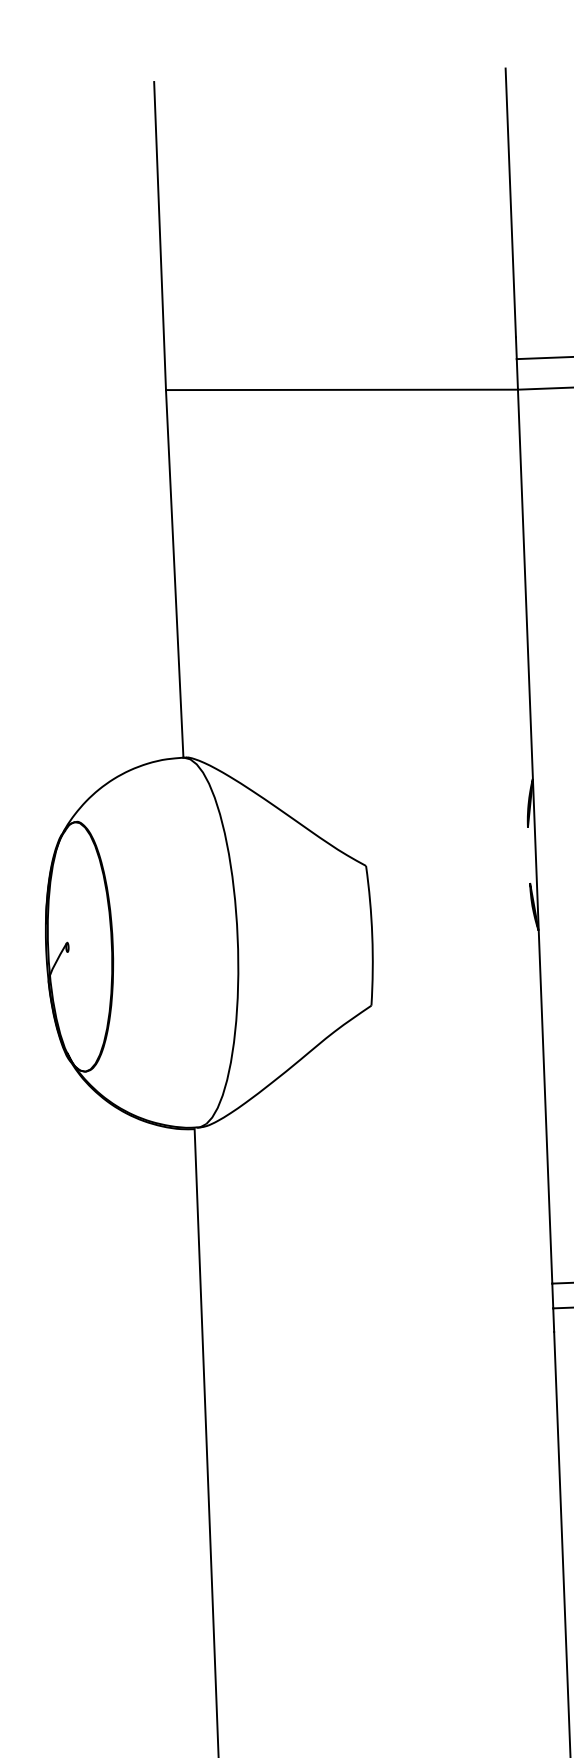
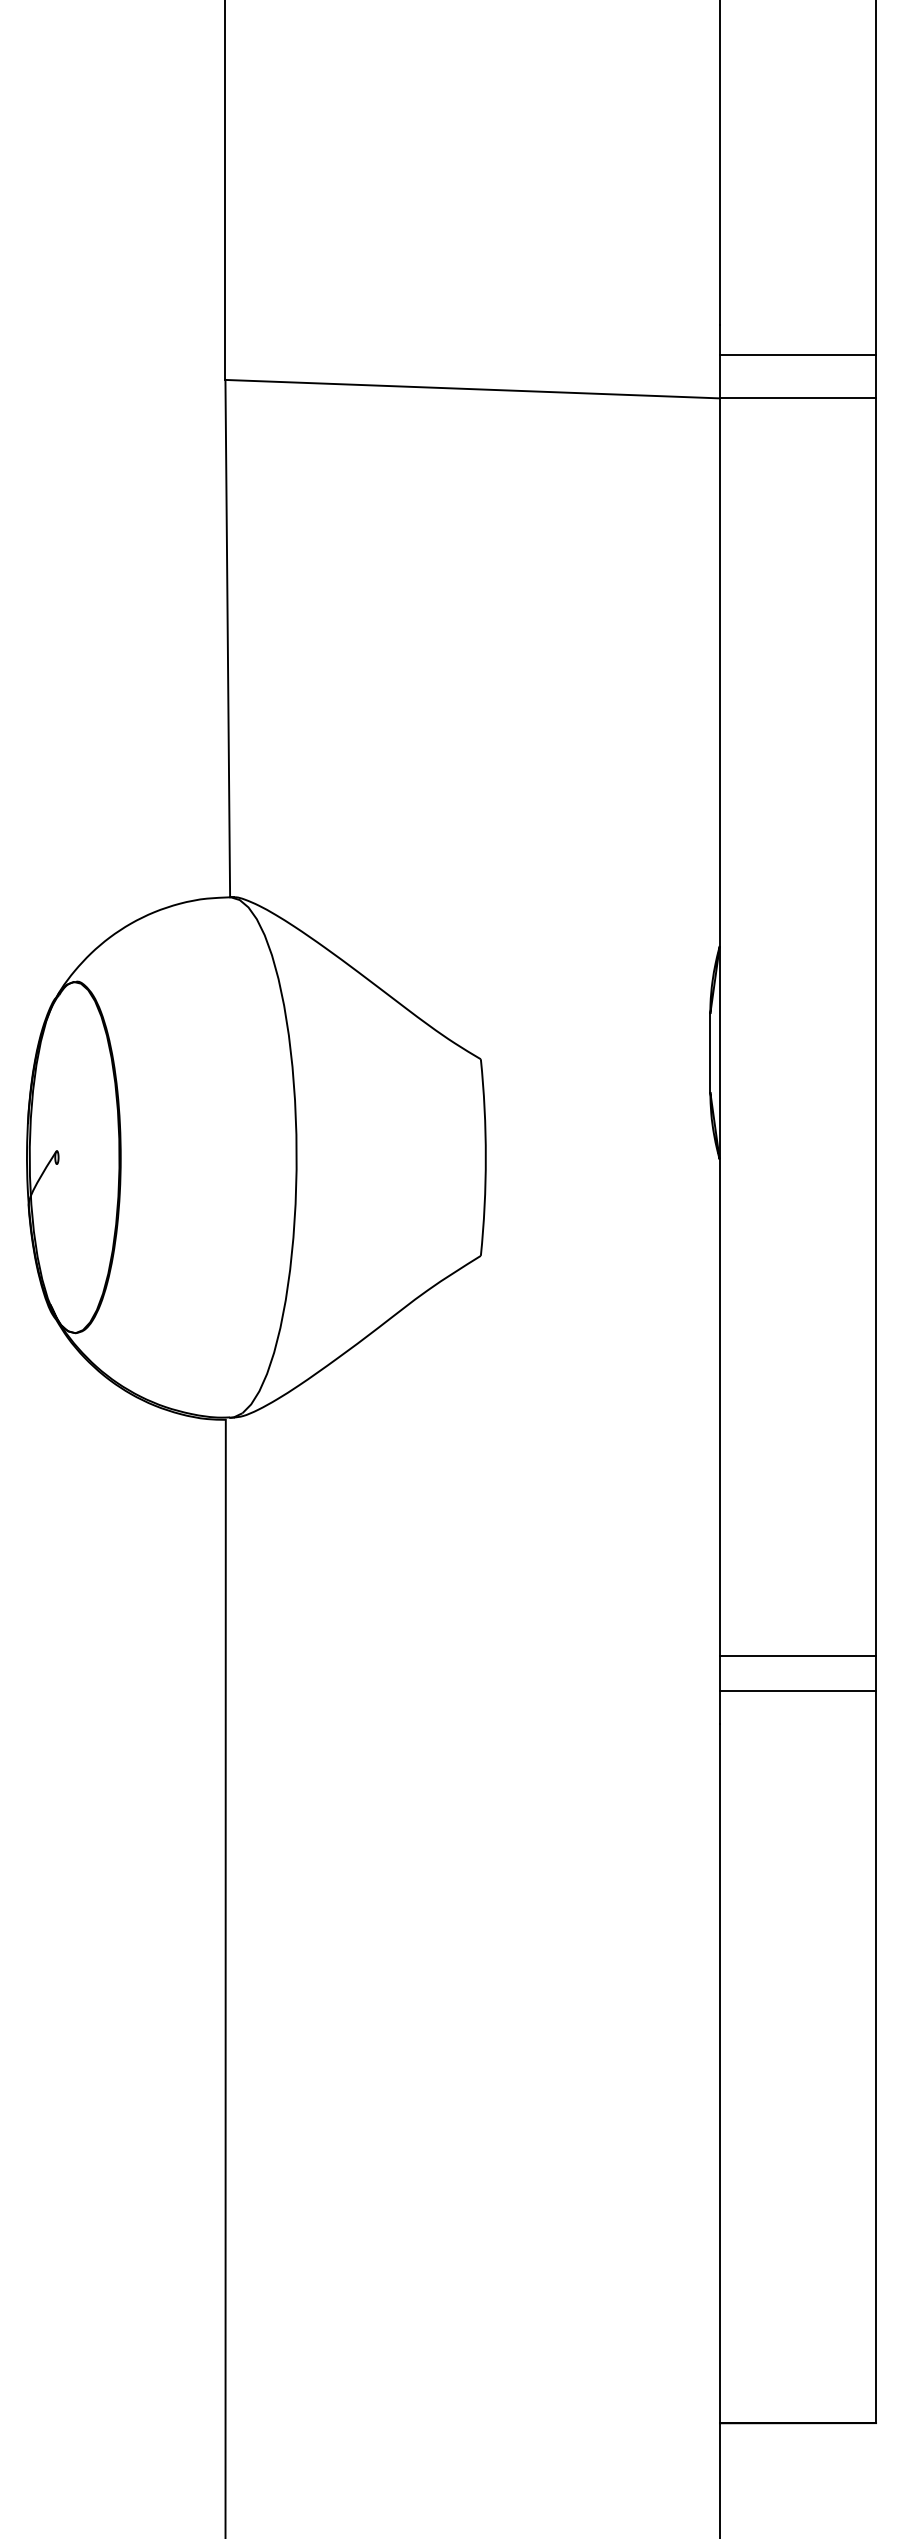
line: (529, 854) -> (710, 1052), added

